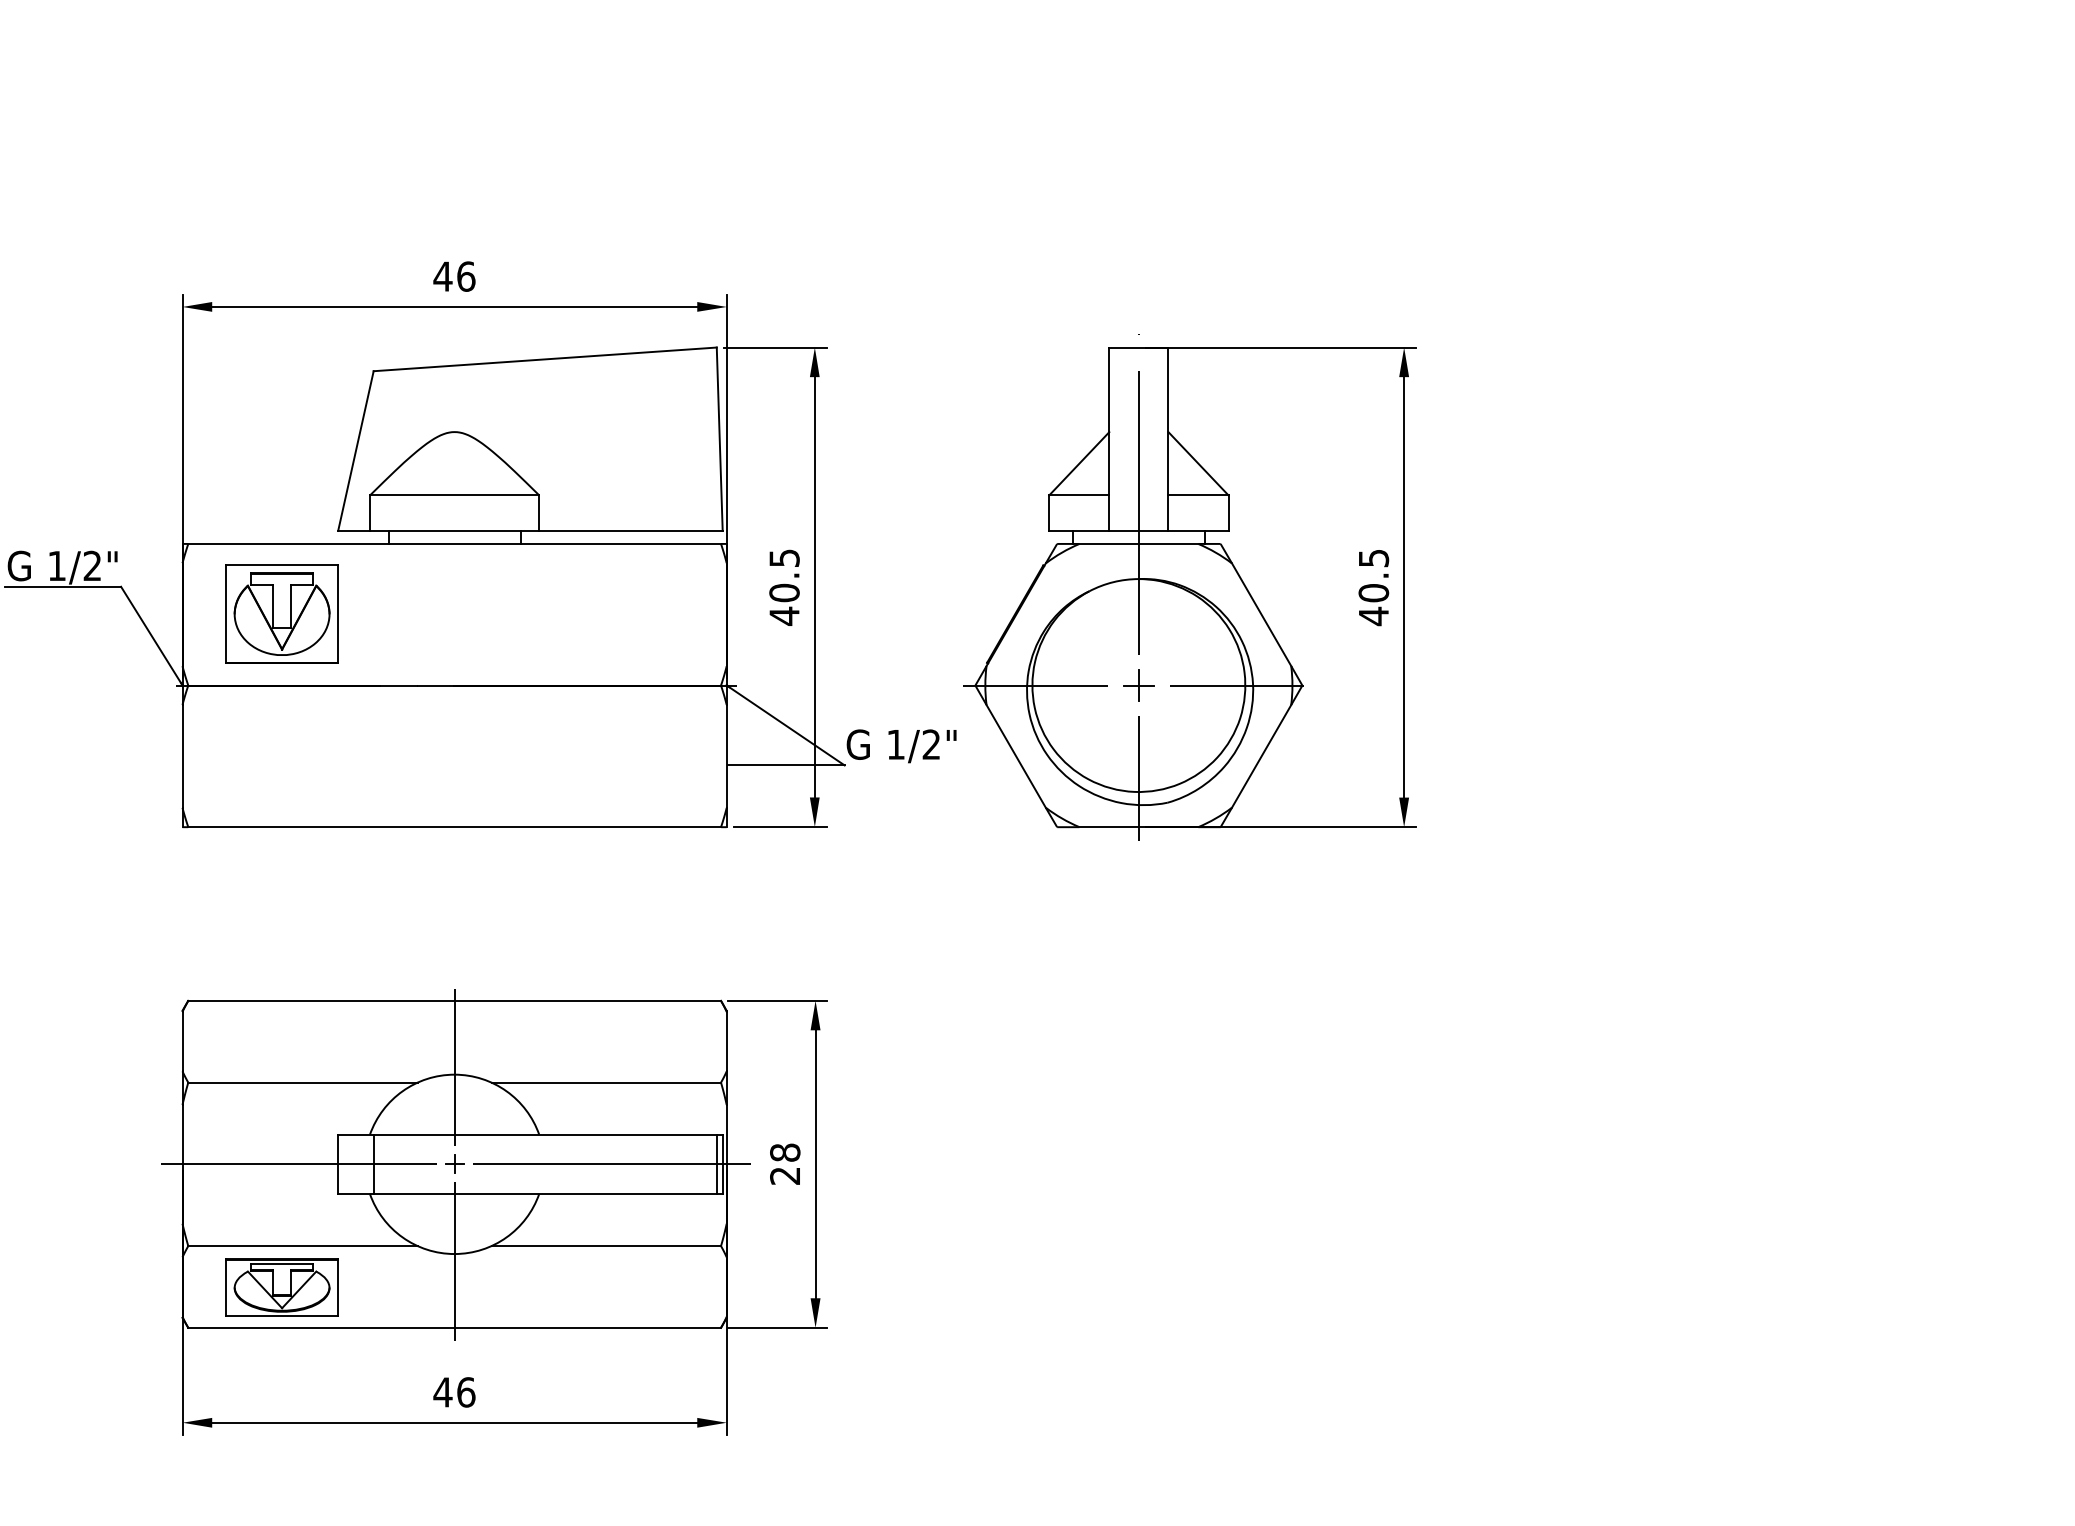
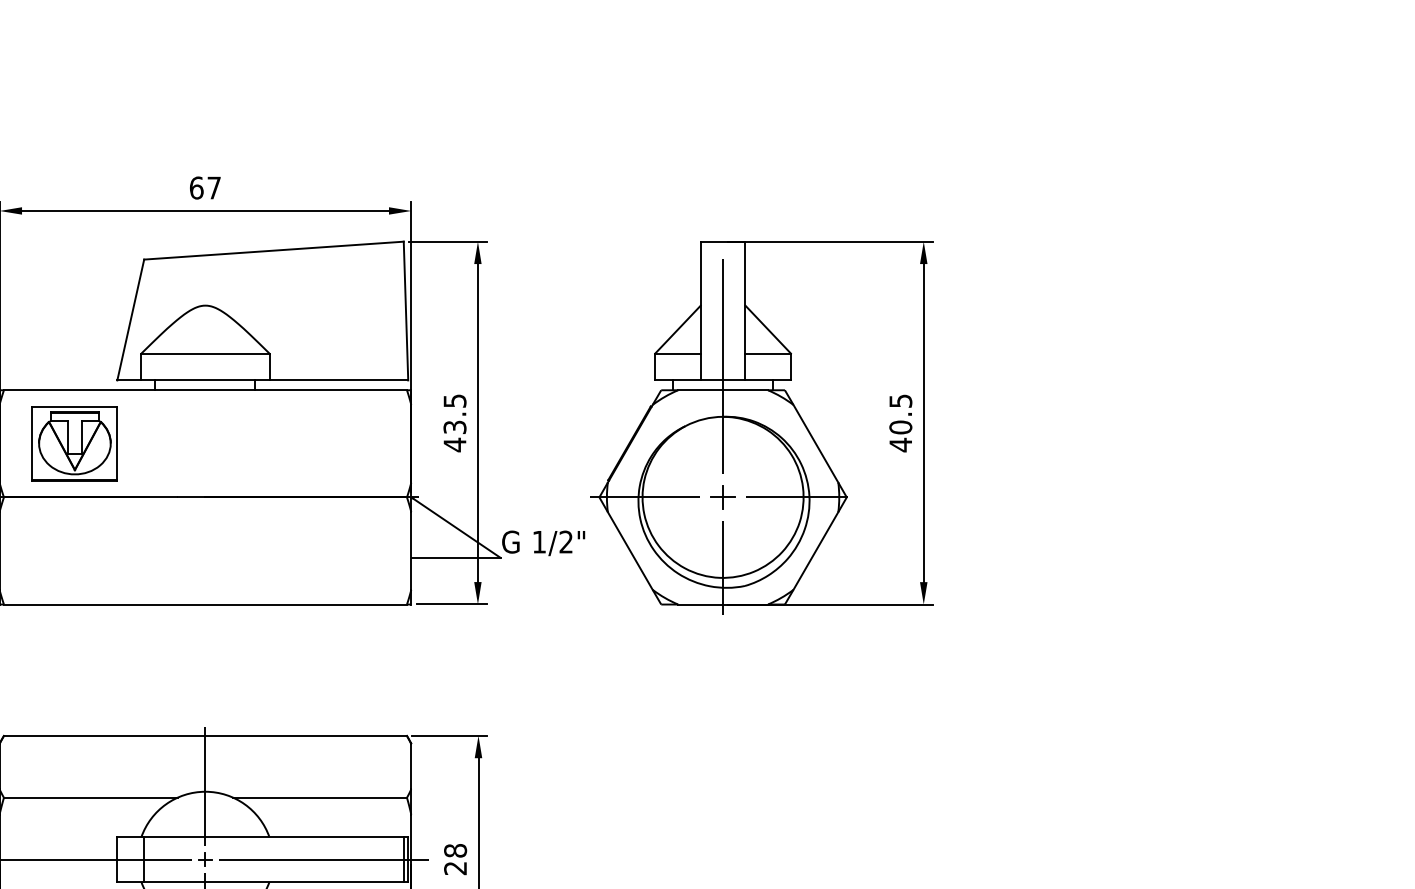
text: (454, 276) -> (205, 187), 46 -> 67
text: (784, 592) -> (454, 426), 40.5 -> 43.5

